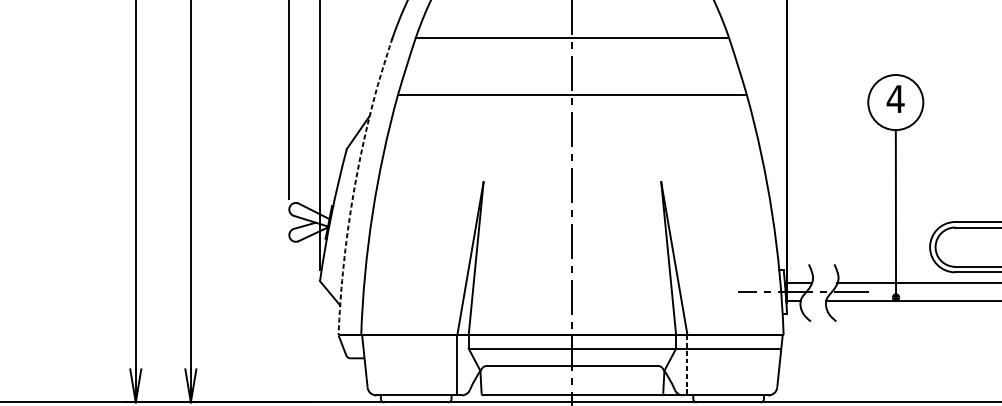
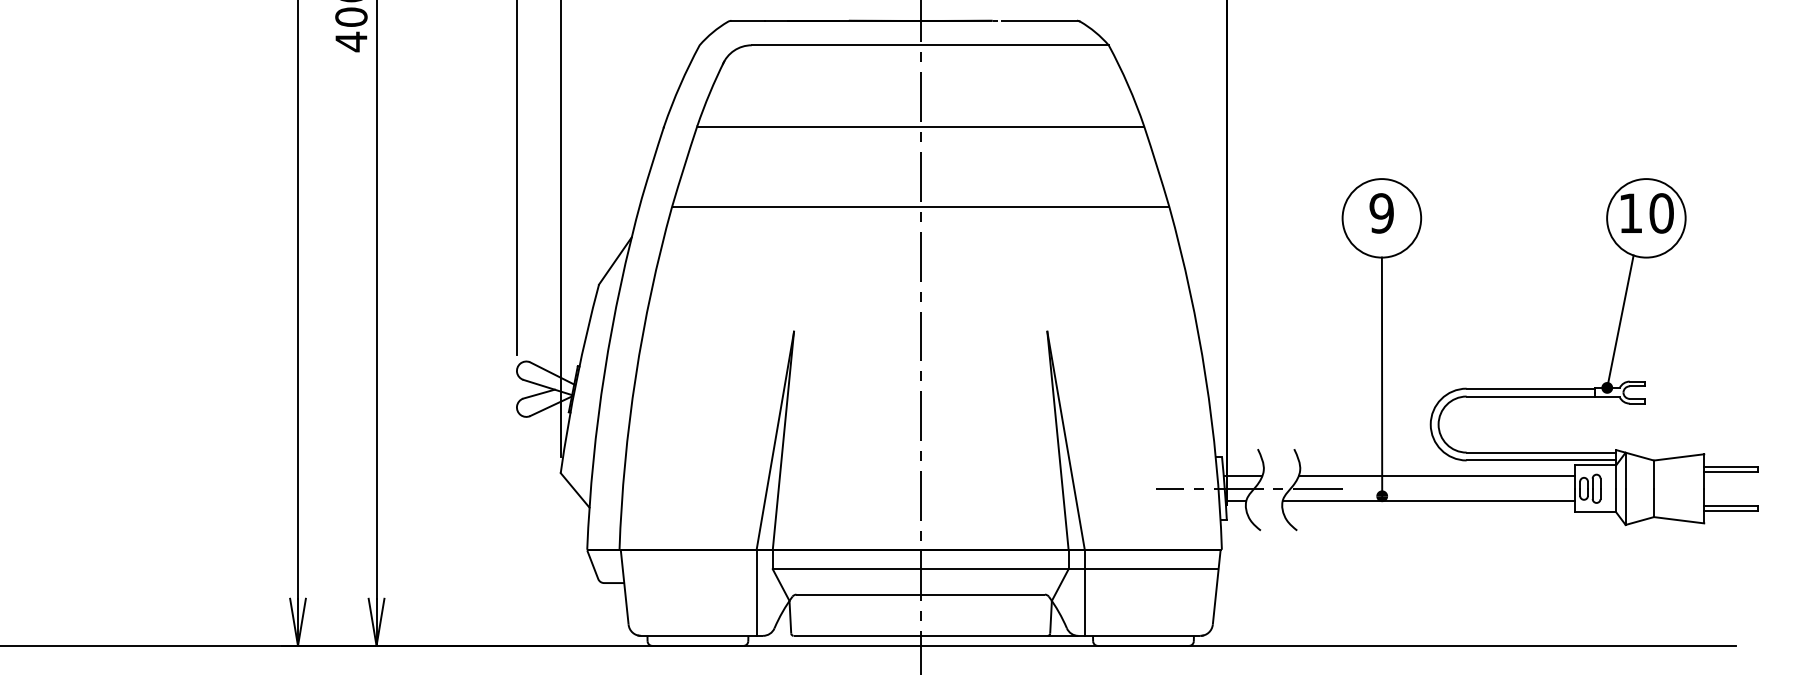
text: (895, 99) -> (1381, 213), 4 -> 9
line: (354, 185) -> (610, 336), dashed -> solid
line: (687, 365) -> (1084, 593), dashed -> solid

